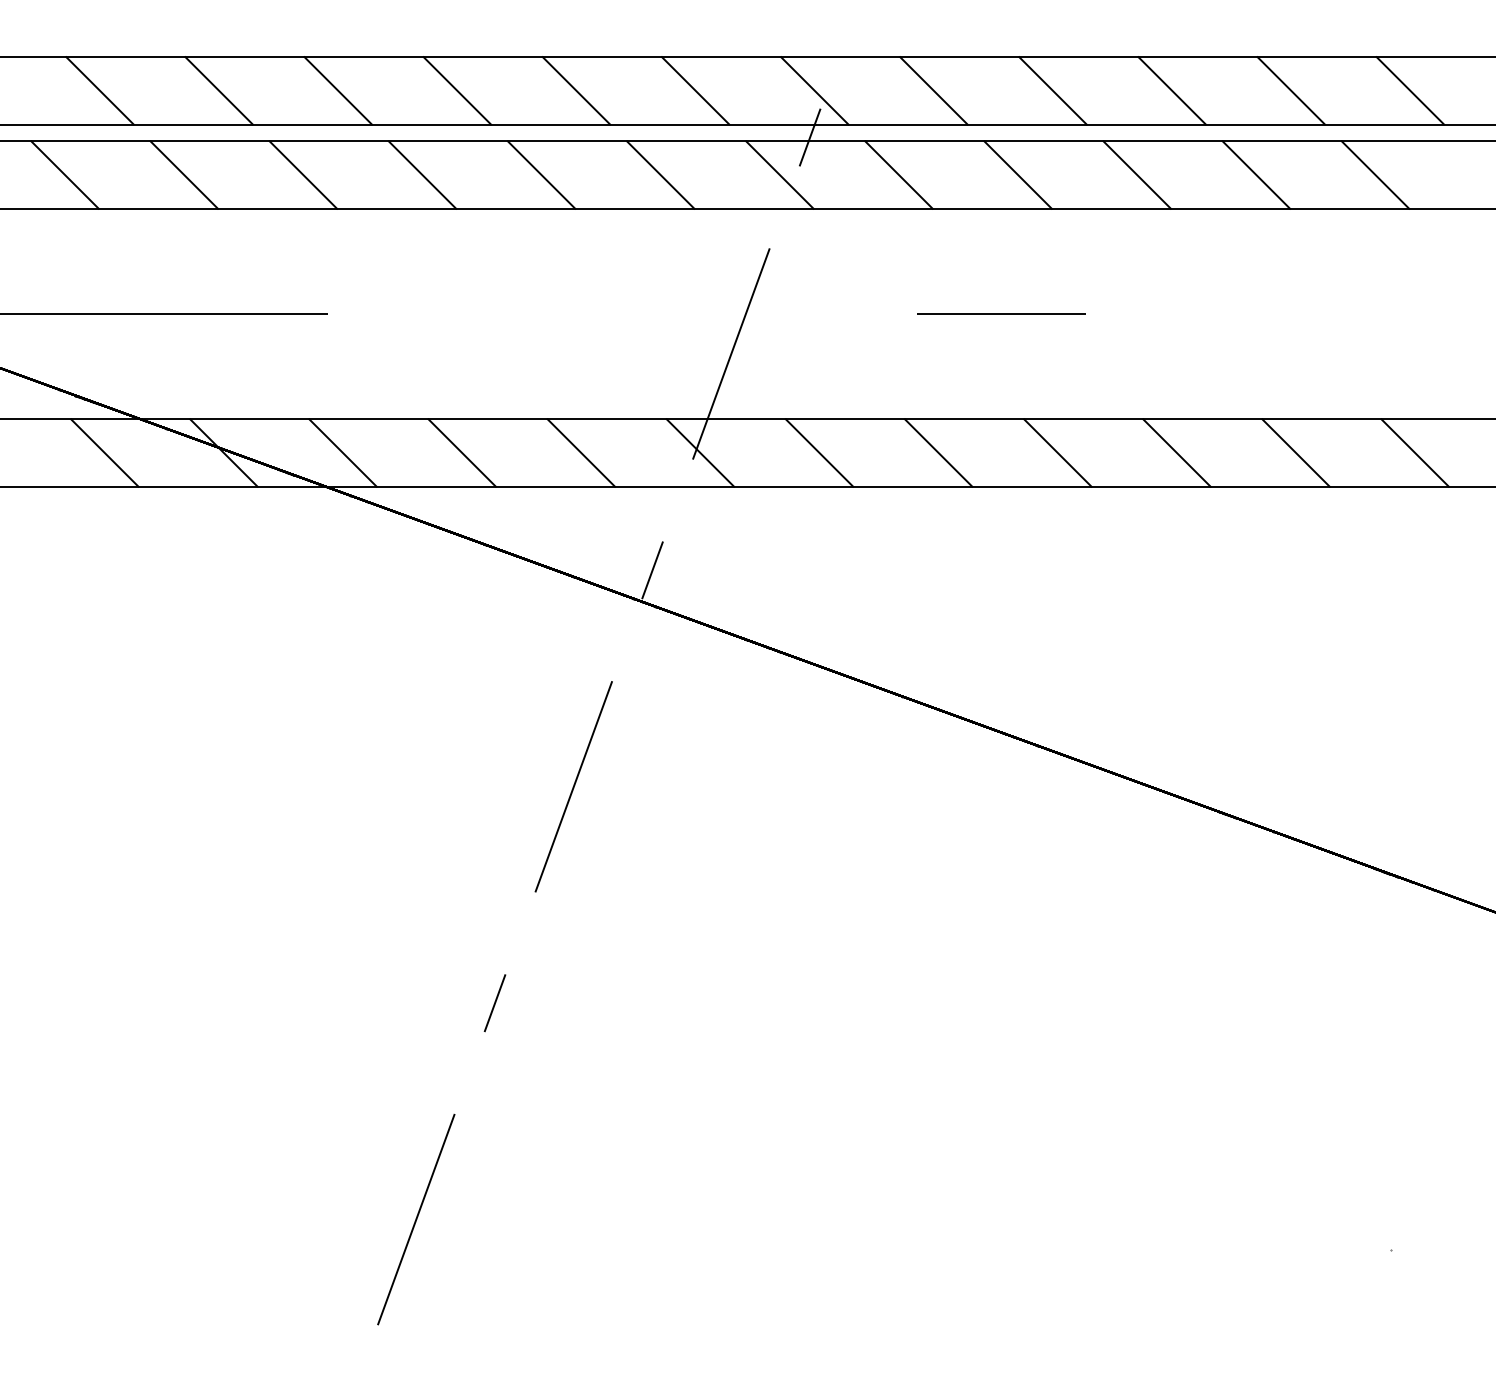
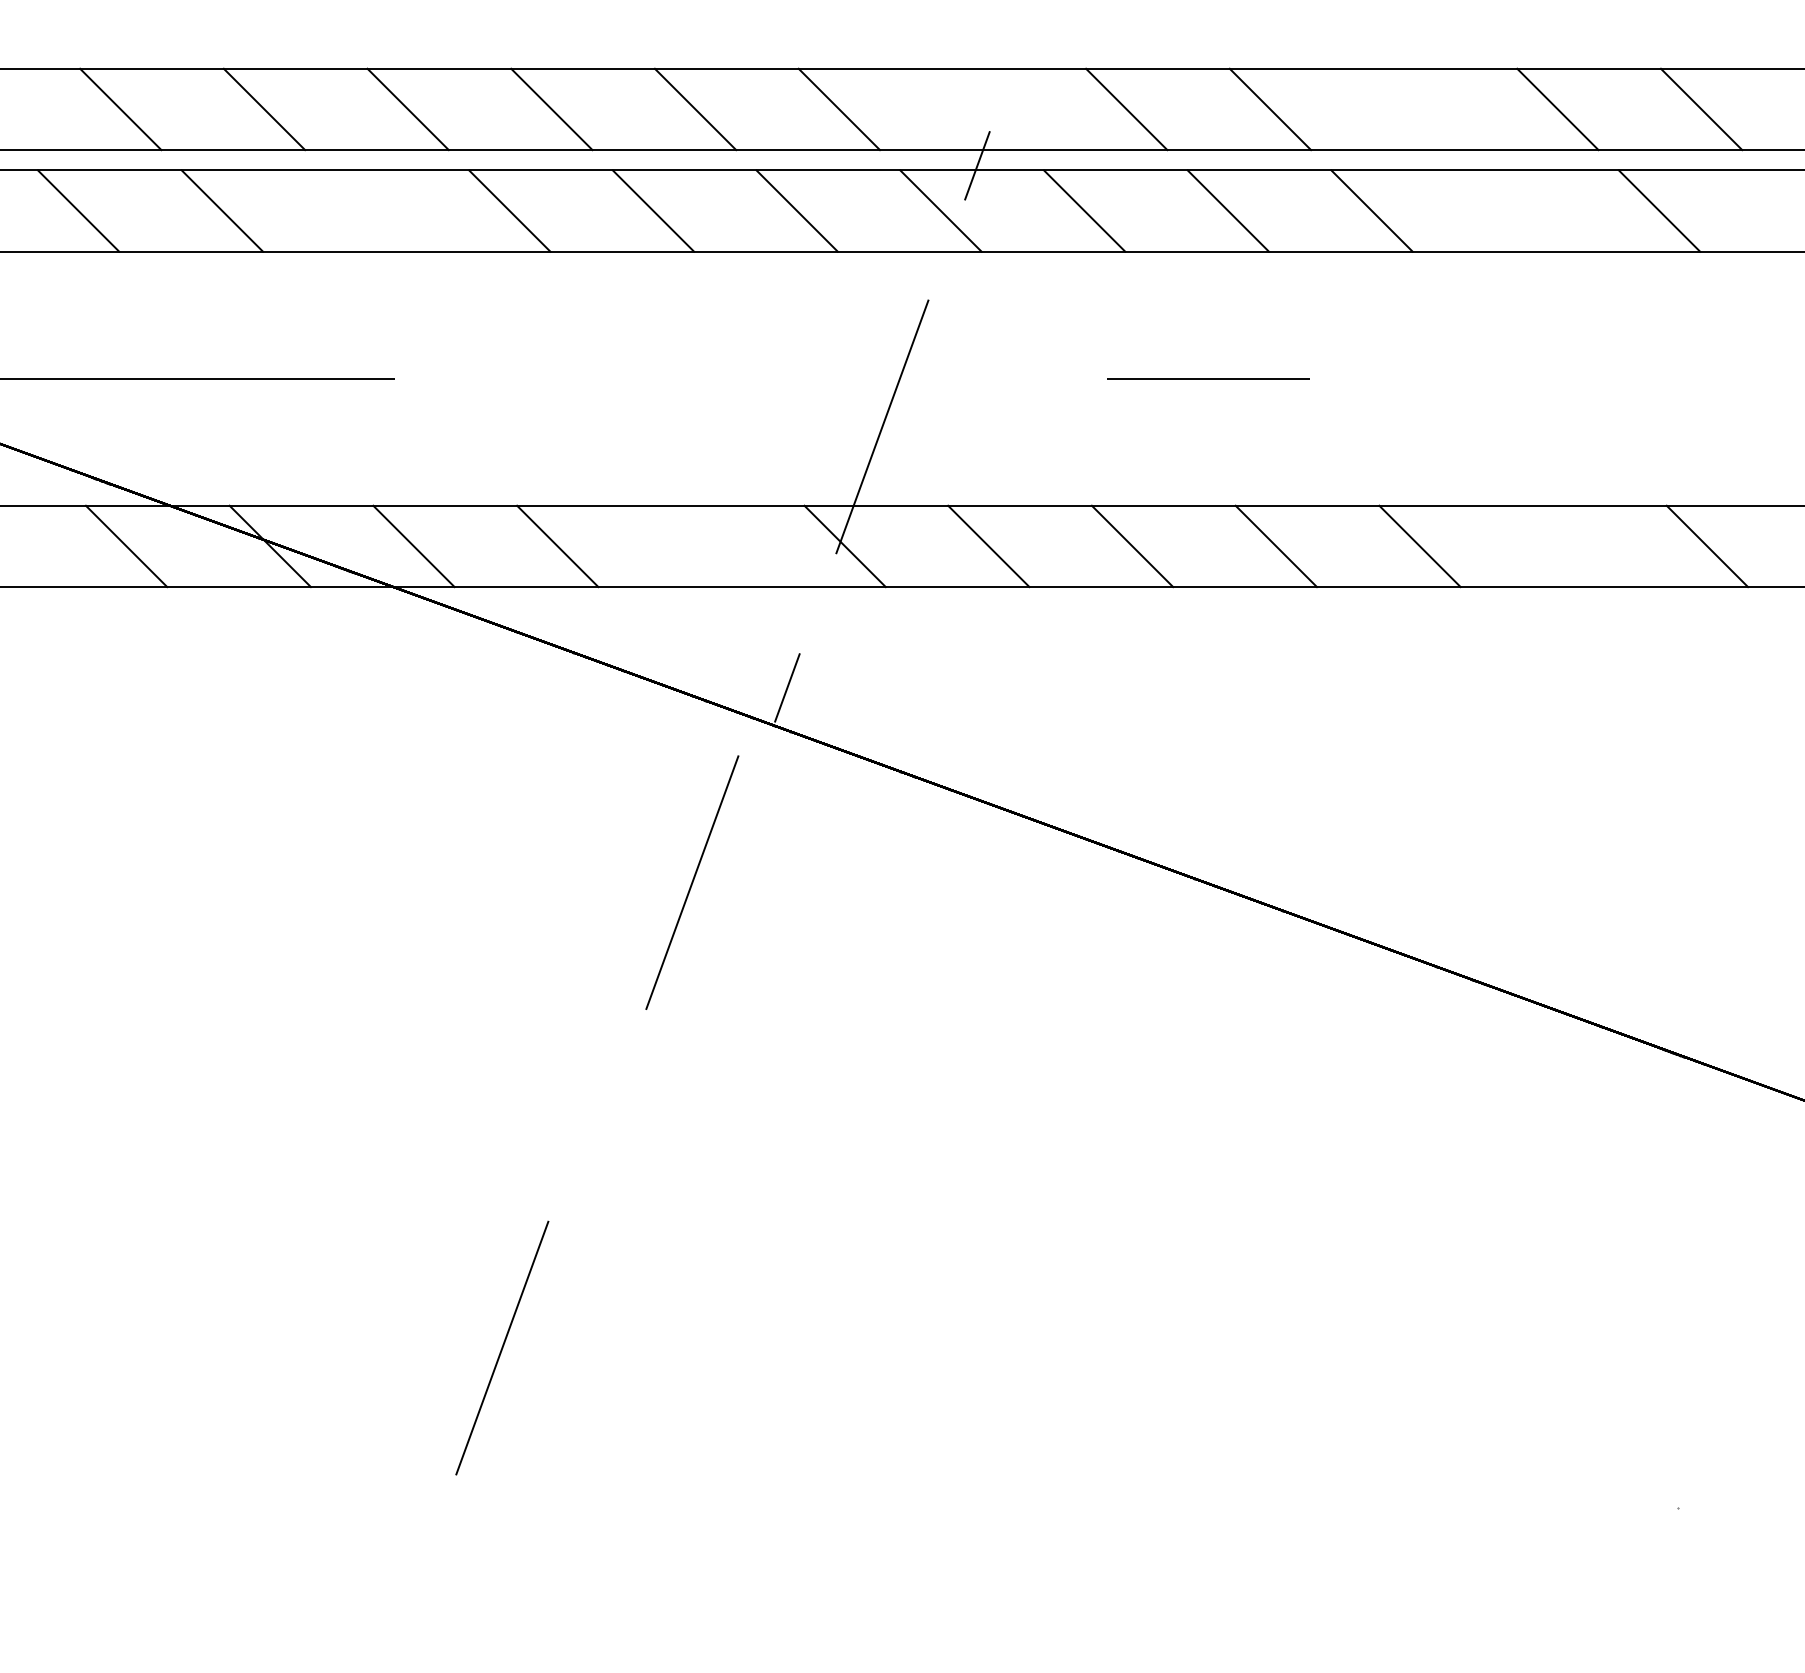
line: (814, 90) -> (982, 109), removed
line: (1171, 90) -> (1413, 109), removed
line: (303, 174) -> (366, 210), removed
line: (1256, 174) -> (1515, 210), removed
line: (581, 452) -> (701, 545), removed
line: (1295, 452) -> (1563, 545), removed
line: (573, 786) -> (691, 882), moved
line: (494, 1003) -> (596, 1210), removed
line: (416, 1219) -> (502, 1348), moved

